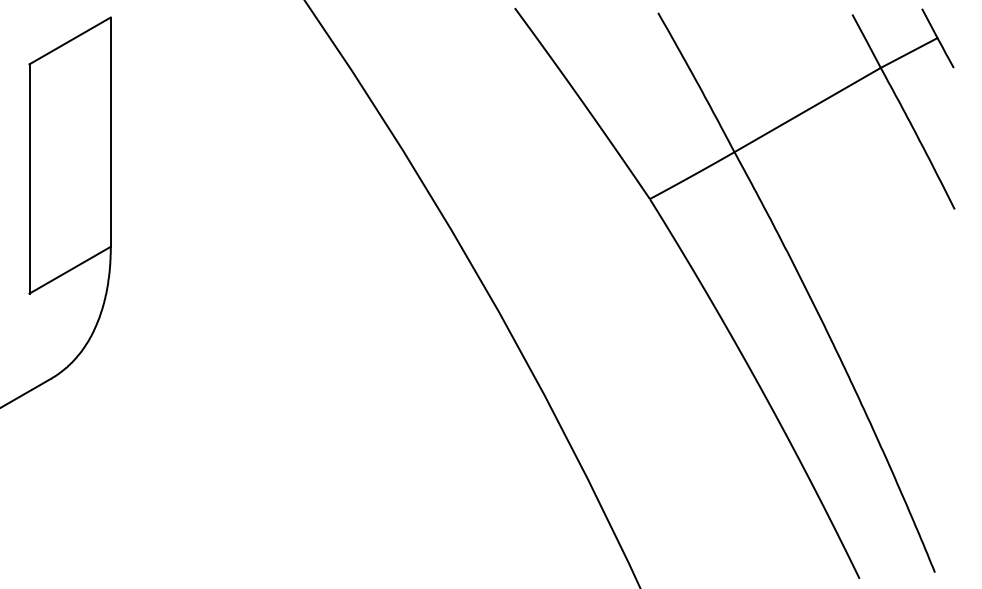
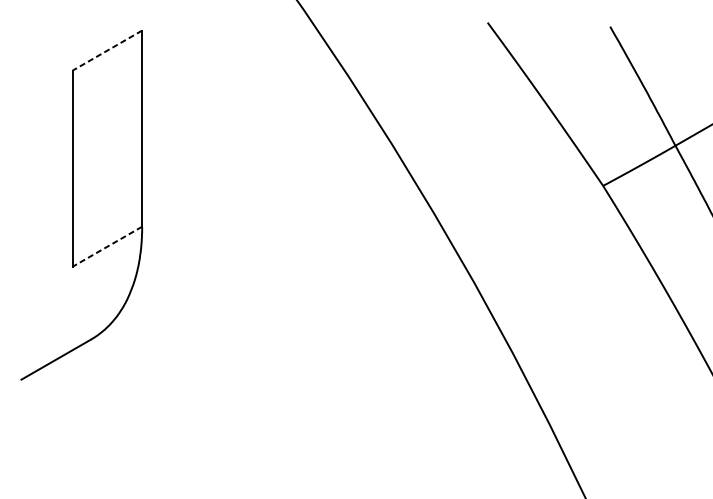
line: (70, 40) -> (107, 50), solid -> dashed
line: (70, 270) -> (107, 246), solid -> dashed

